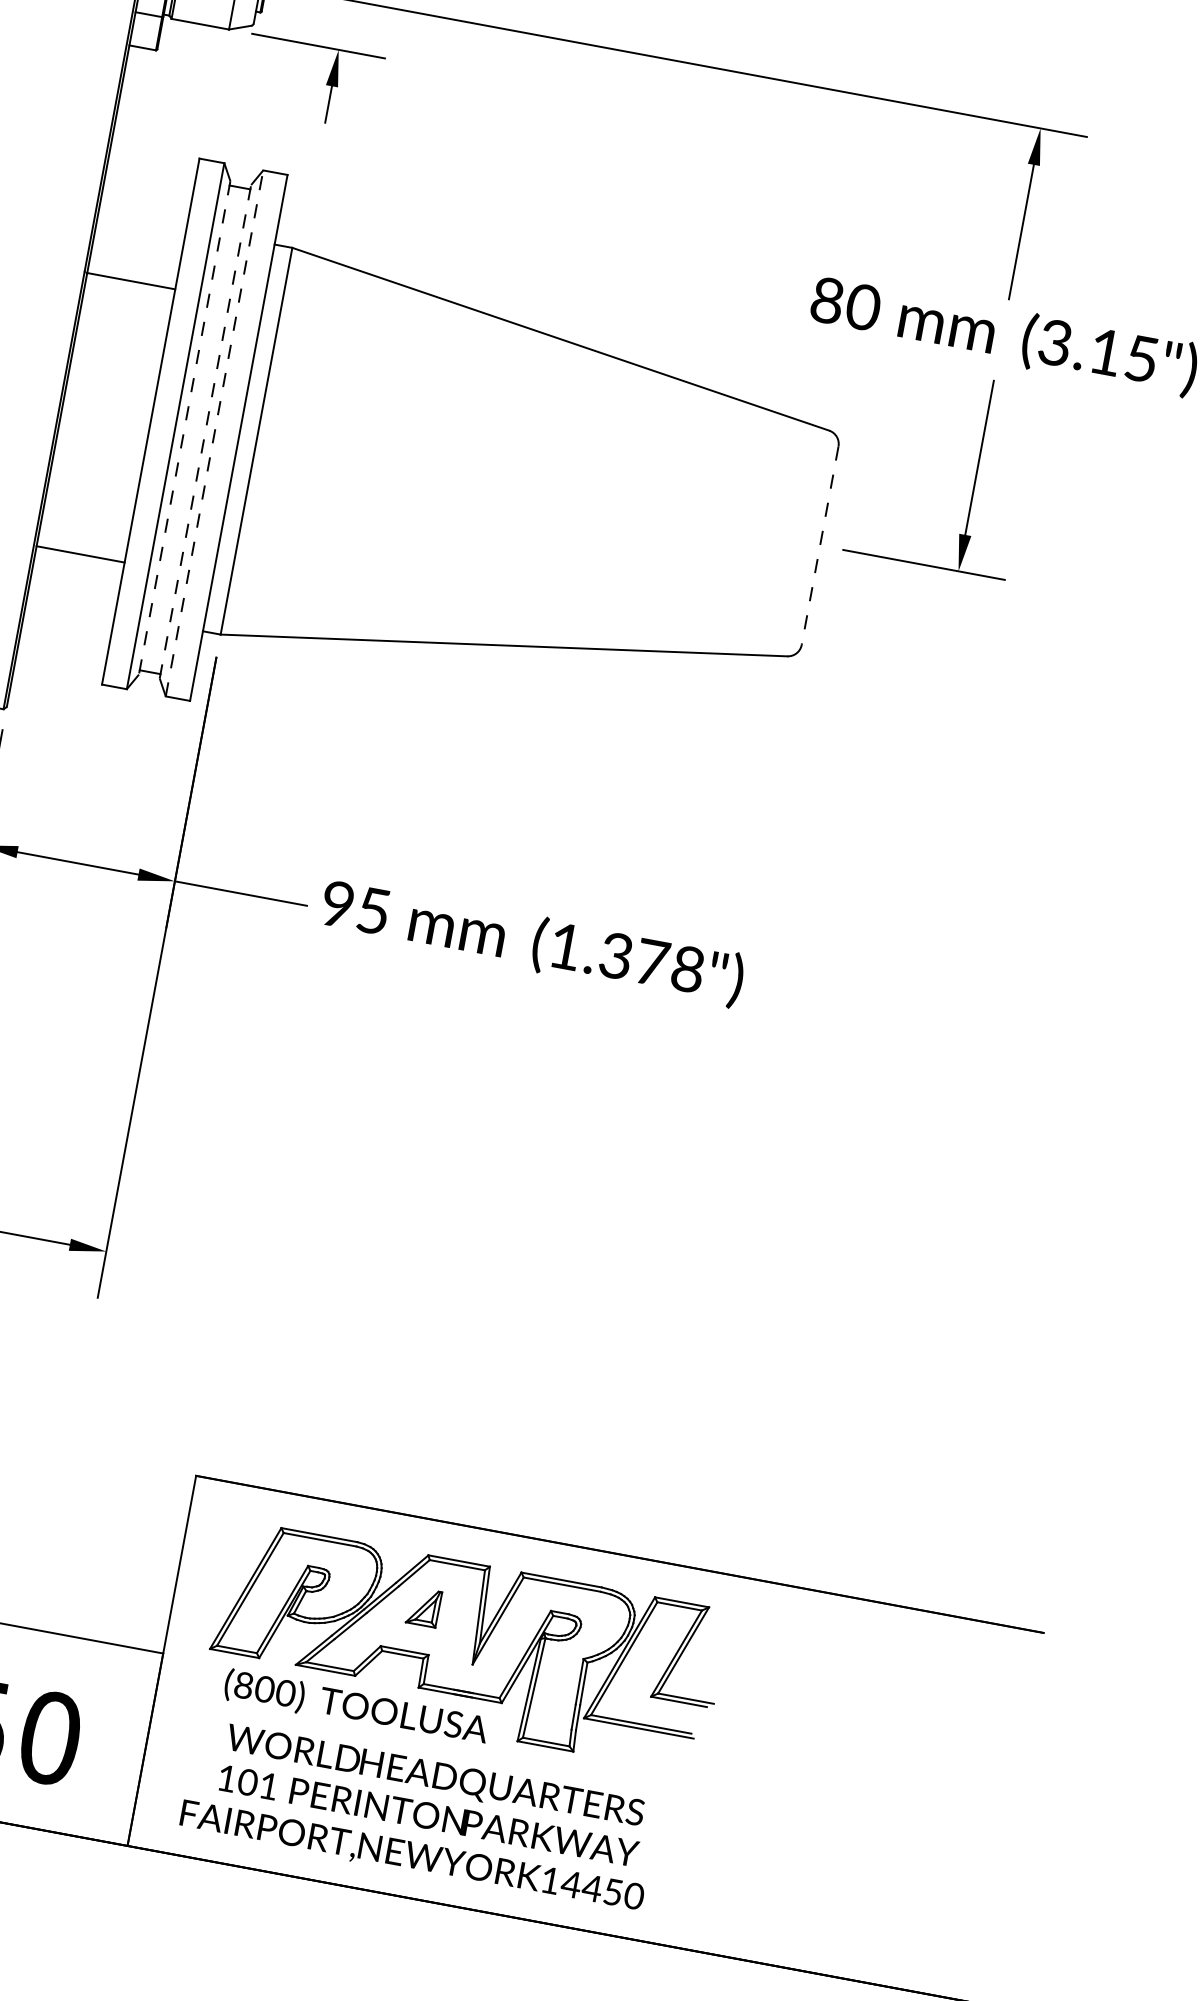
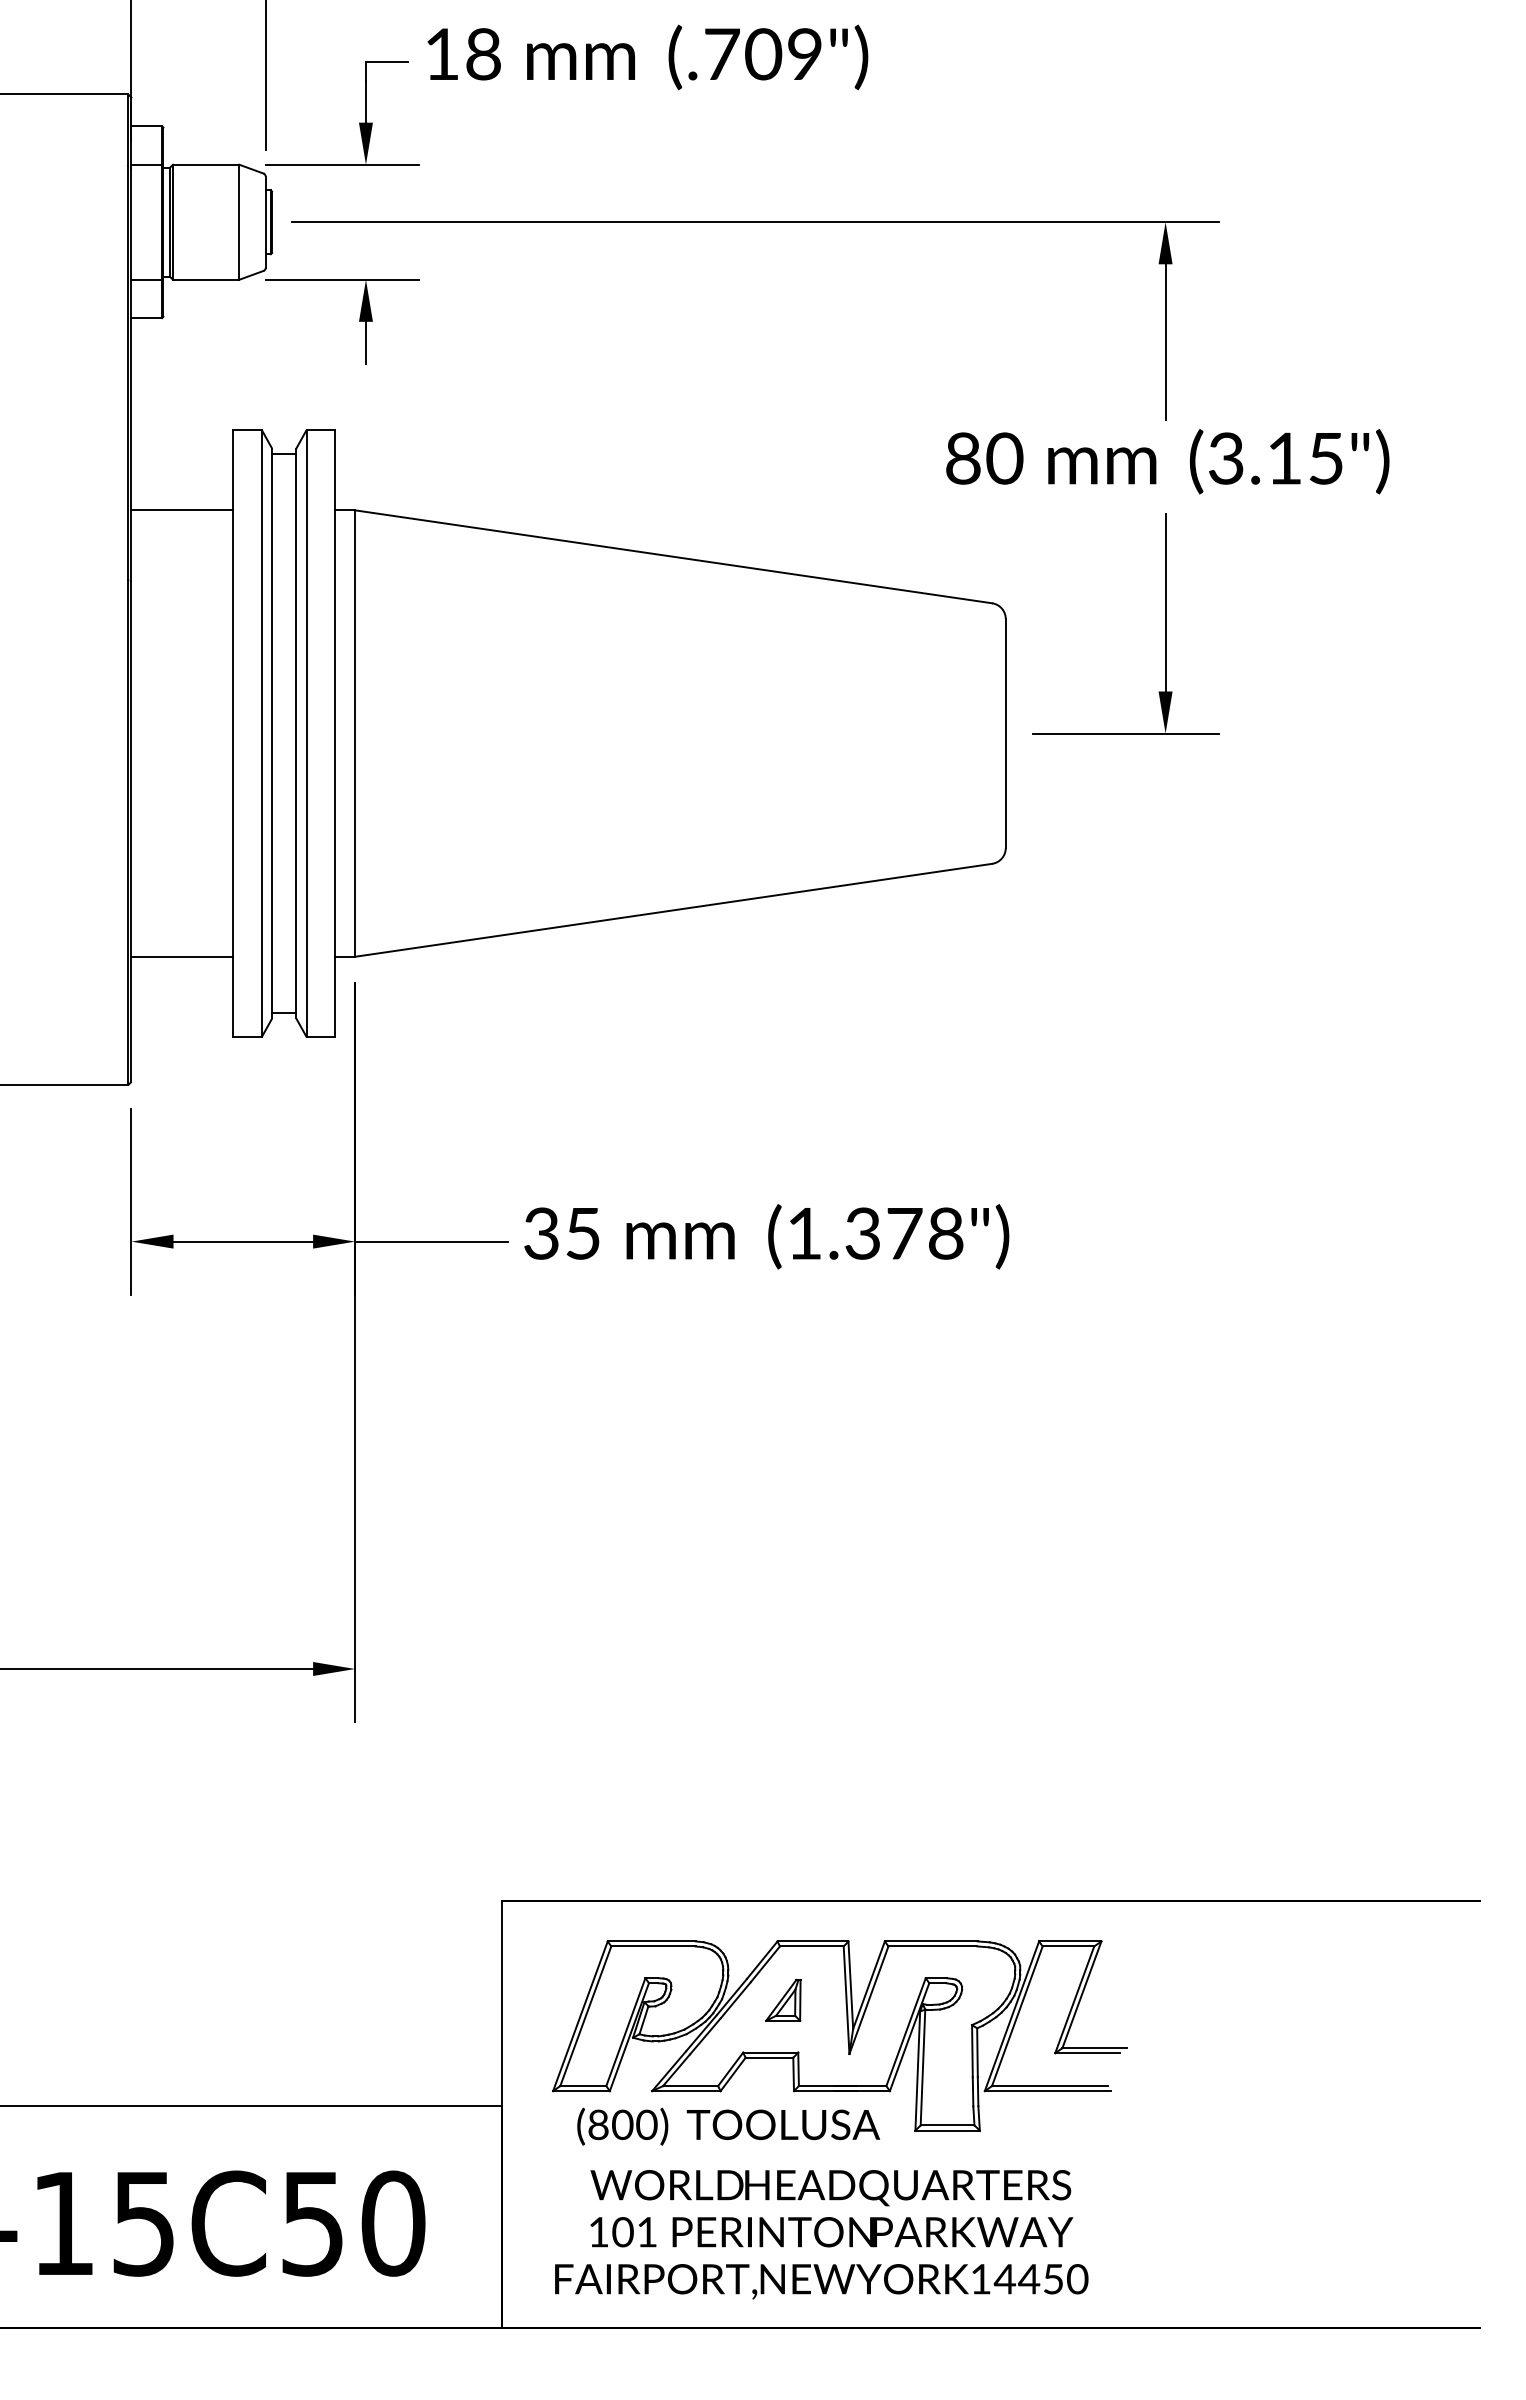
line: (131, 280) -> (182, 509), moved
line: (184, 427) -> (272, 733), dashed -> solid
line: (205, 431) -> (296, 733), dashed -> solid
line: (214, 433) -> (306, 733), dashed -> solid
line: (819, 546) -> (1005, 734), dashed -> solid
line: (80, 554) -> (182, 957), moved
text: (337, 904) -> (541, 1233), 95 -> 35

